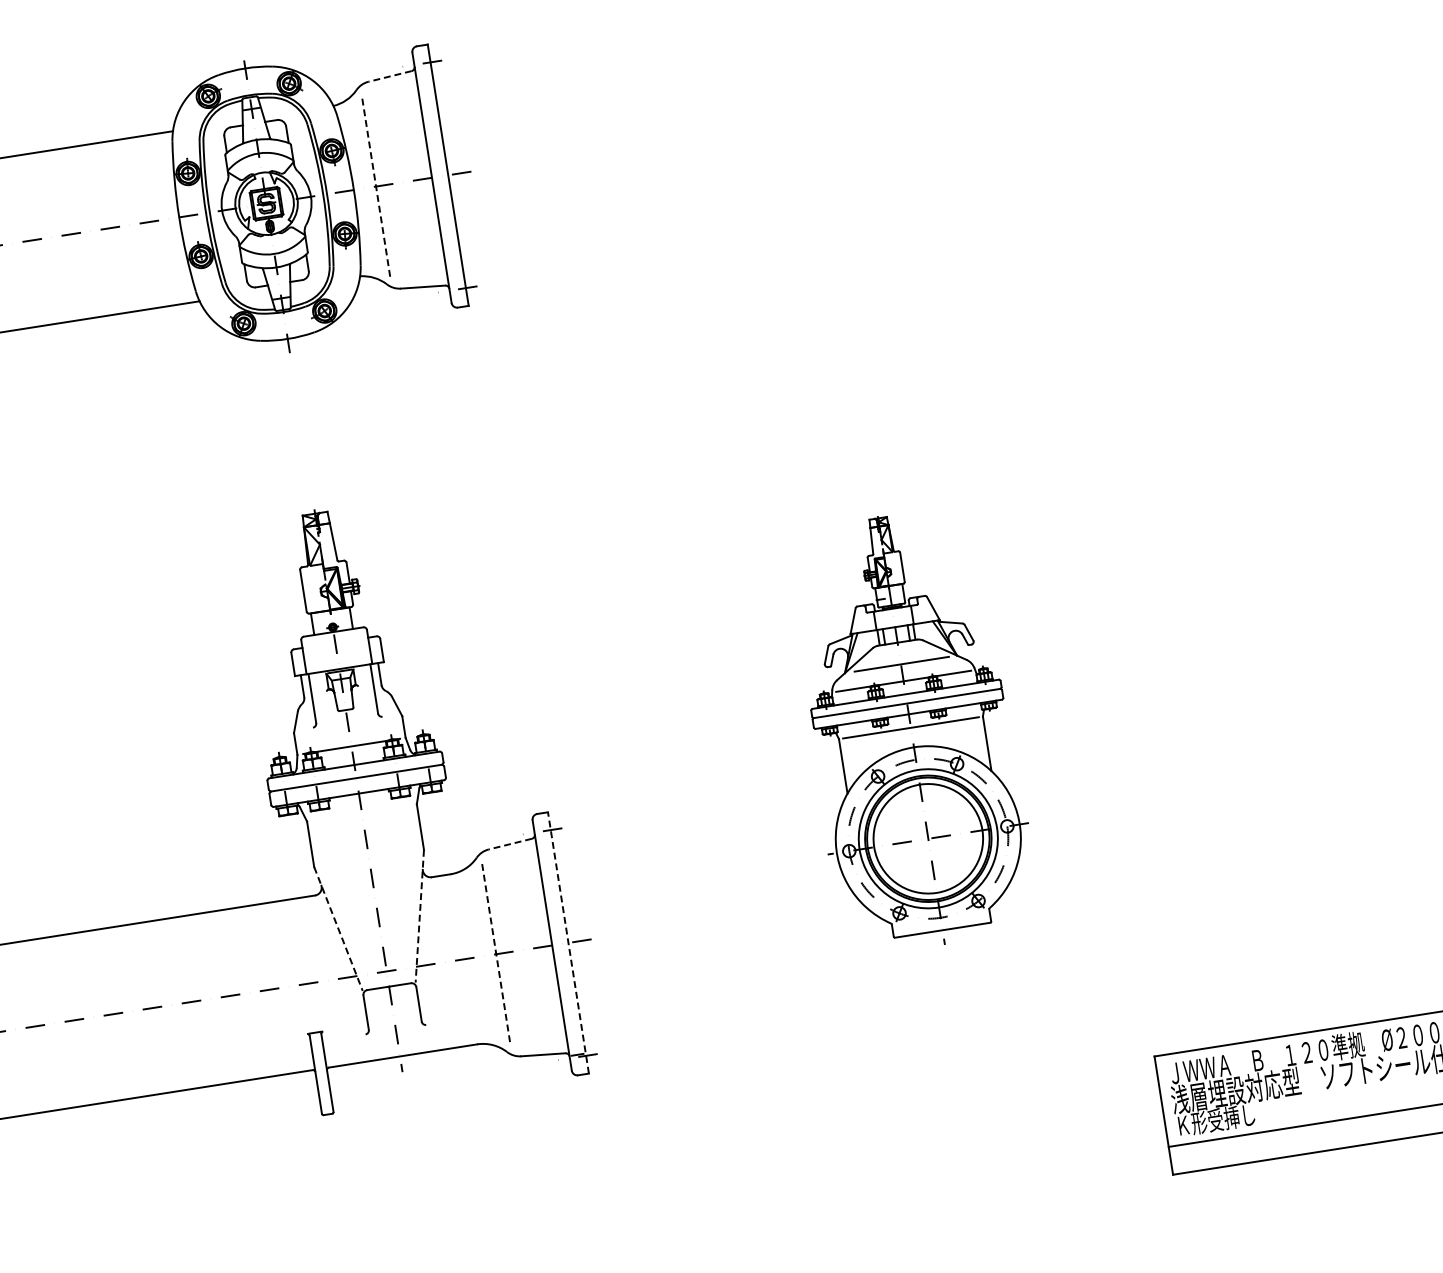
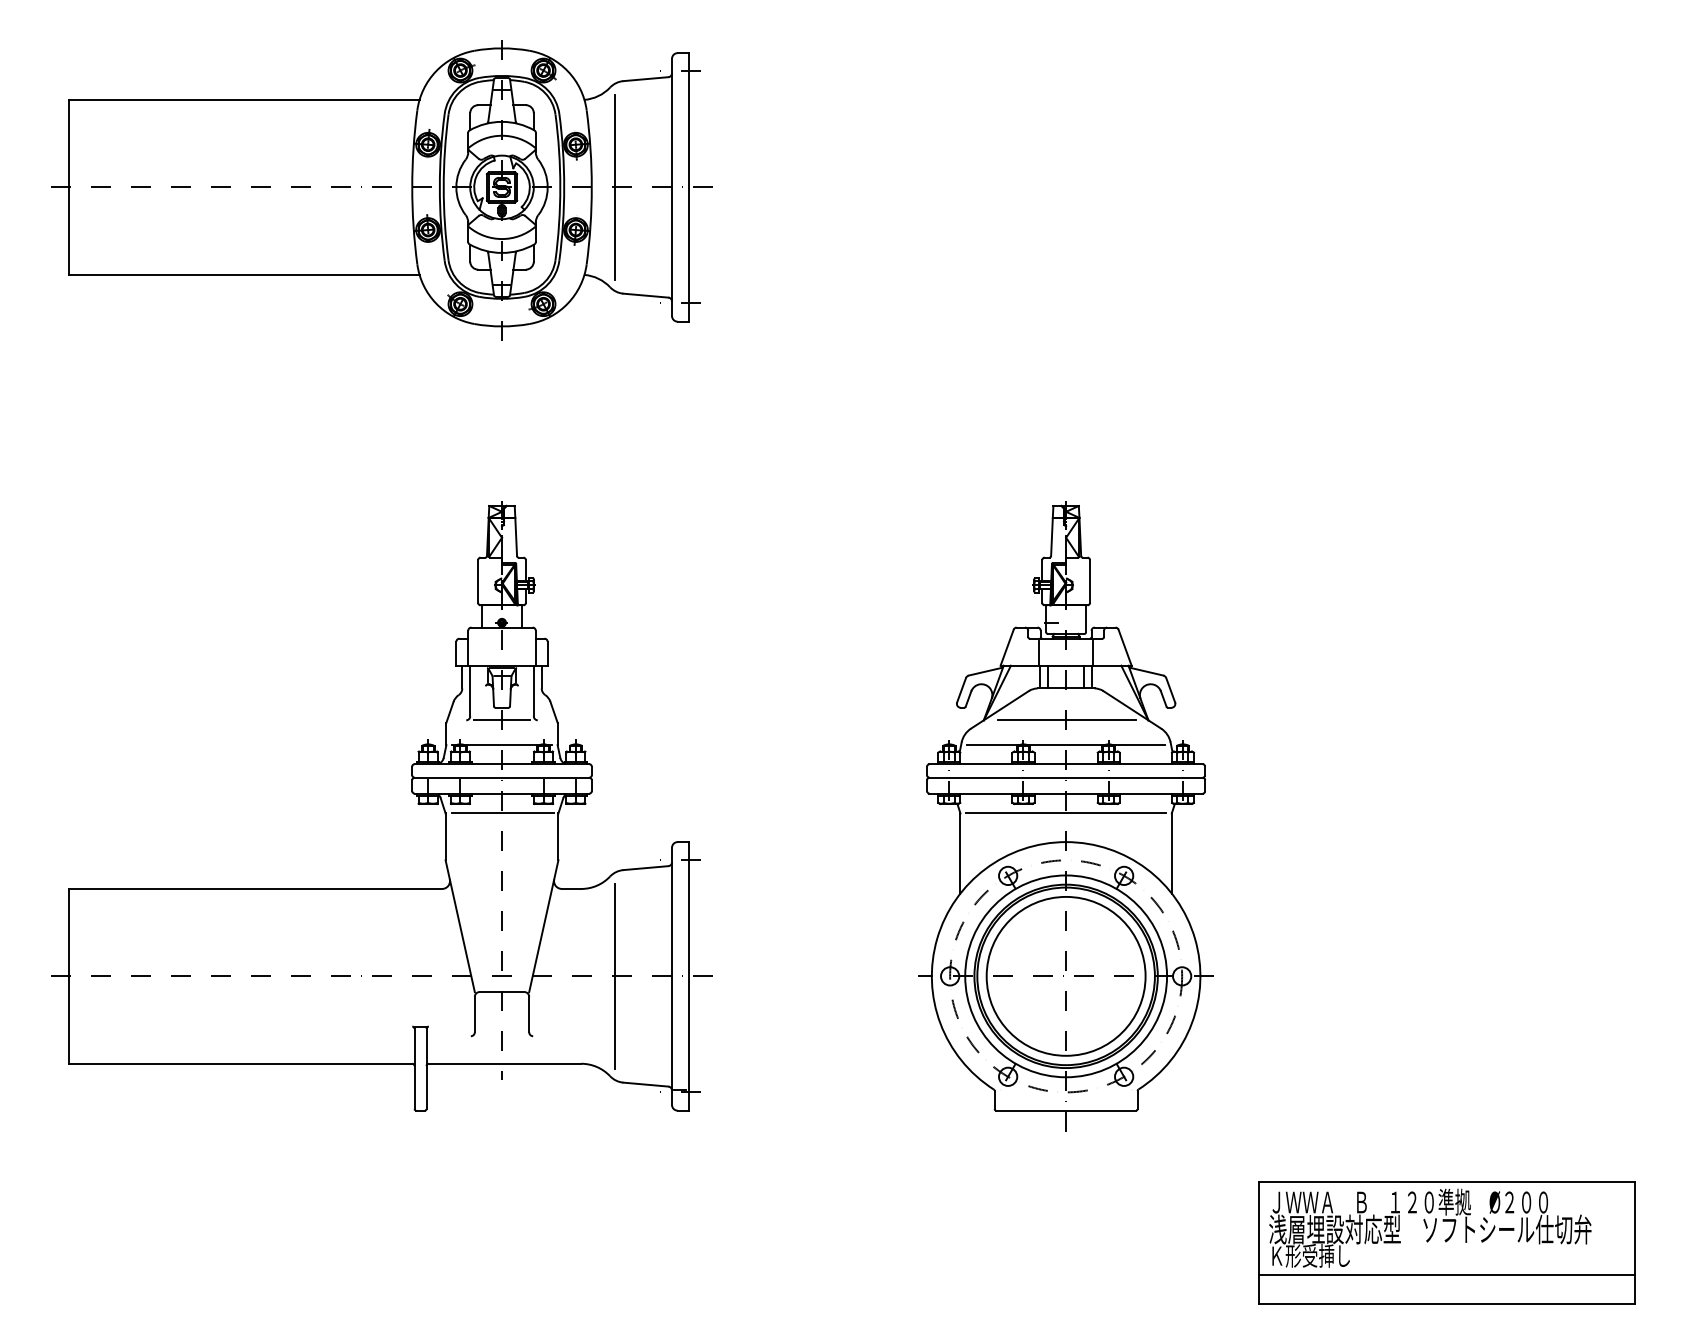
line: (389, 76) -> (645, 79), dashed -> solid
line: (376, 186) -> (614, 187), dashed -> solid
line: (348, 722) -> (502, 720), added
part: (910, 729) -> (1065, 816), size x1.43
line: (362, 812) -> (502, 813), added
line: (509, 844) -> (645, 868), dashed -> solid
line: (419, 916) -> (543, 926), dashed -> solid
line: (338, 929) -> (460, 926), dashed -> solid
line: (568, 942) -> (688, 975), dashed -> solid
line: (496, 954) -> (614, 976), dashed -> solid

